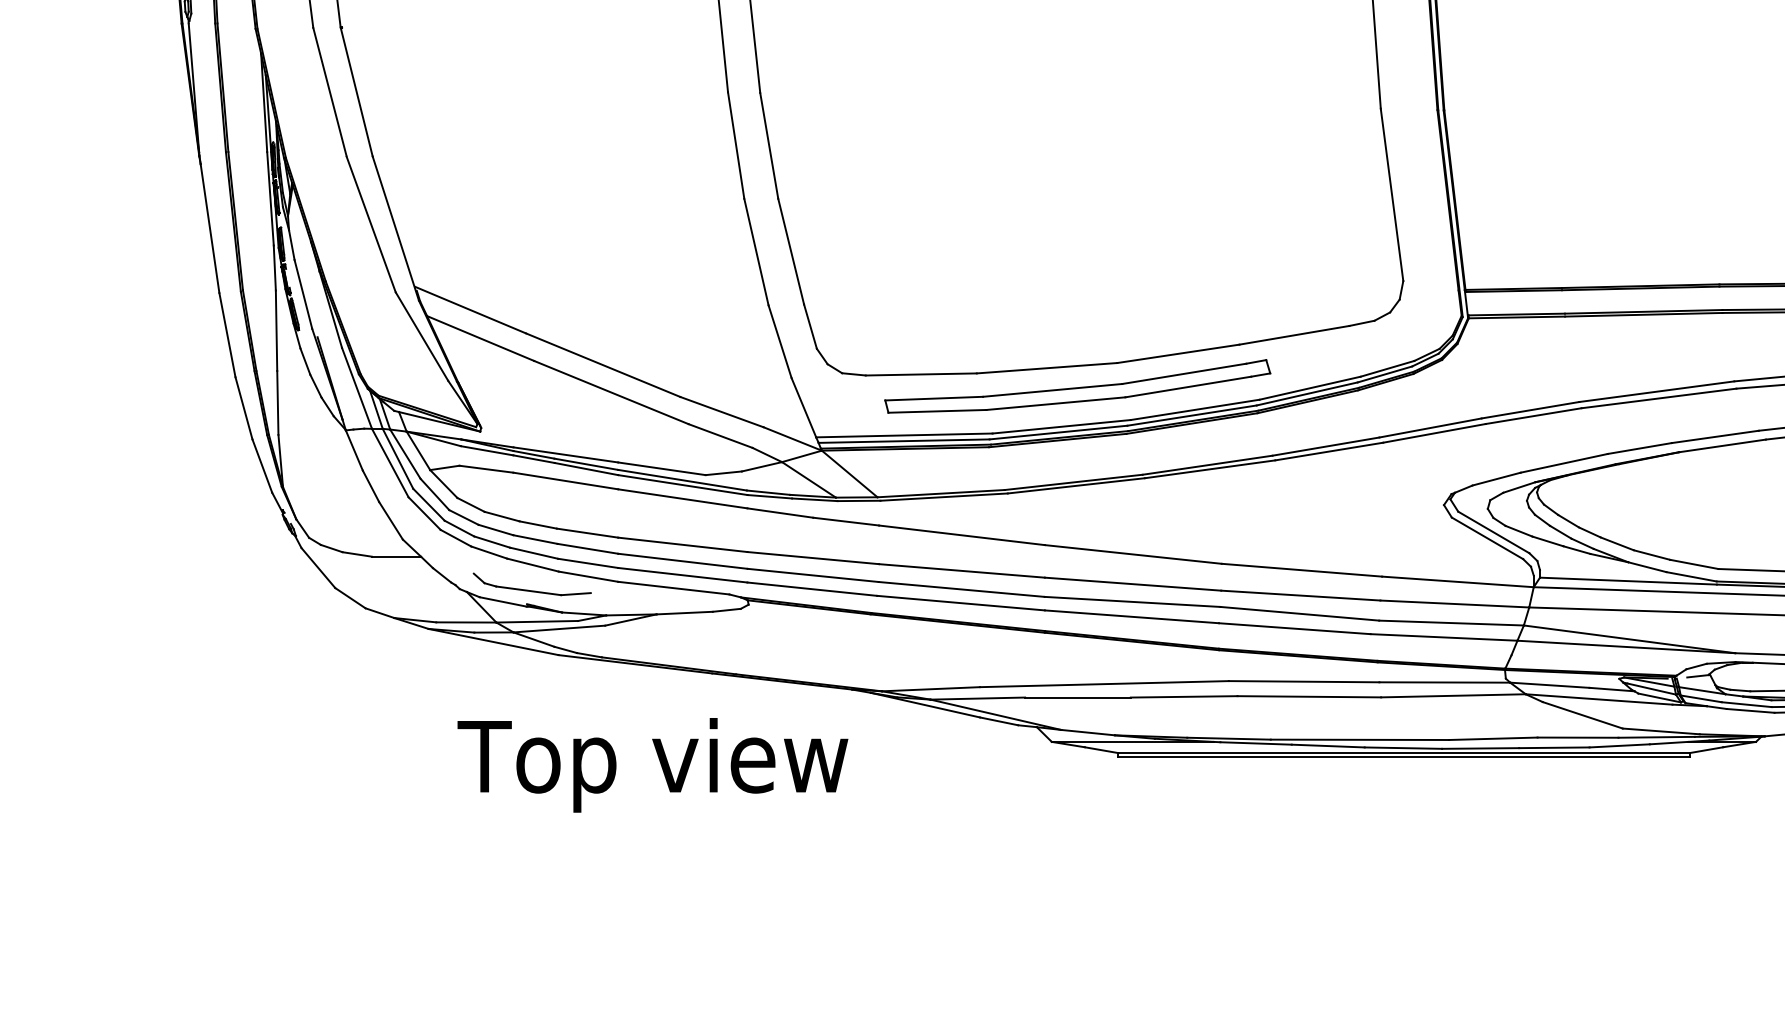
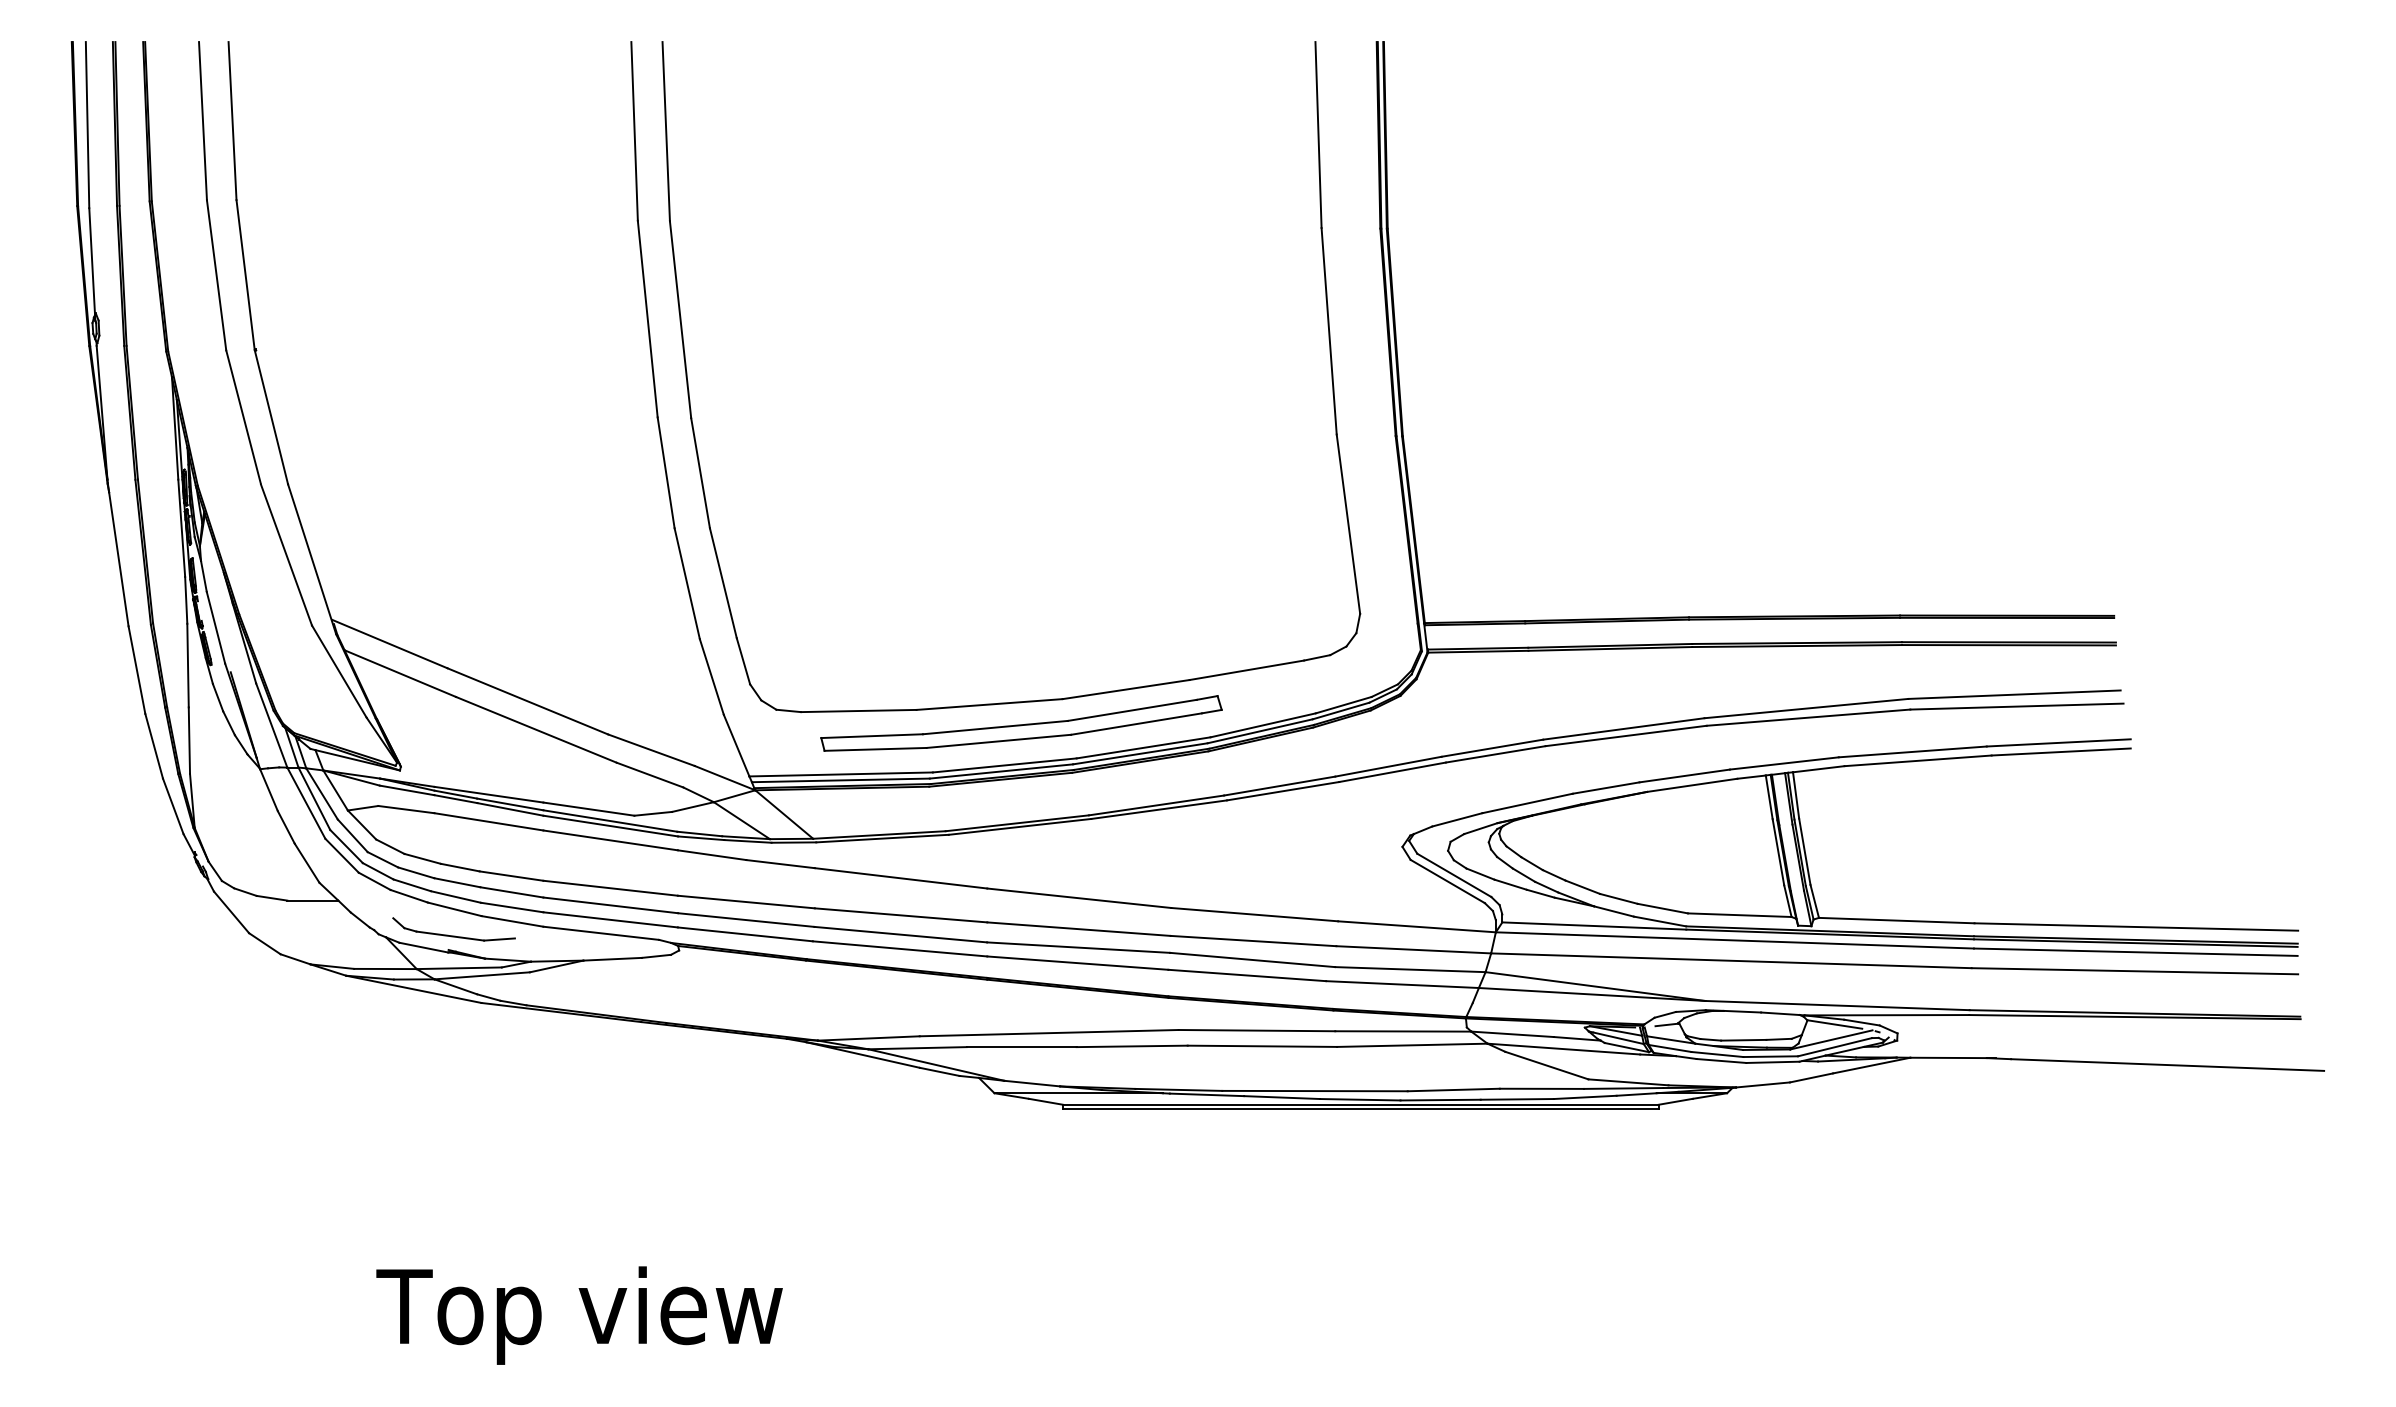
text: (652, 765) -> (579, 1315), moved

